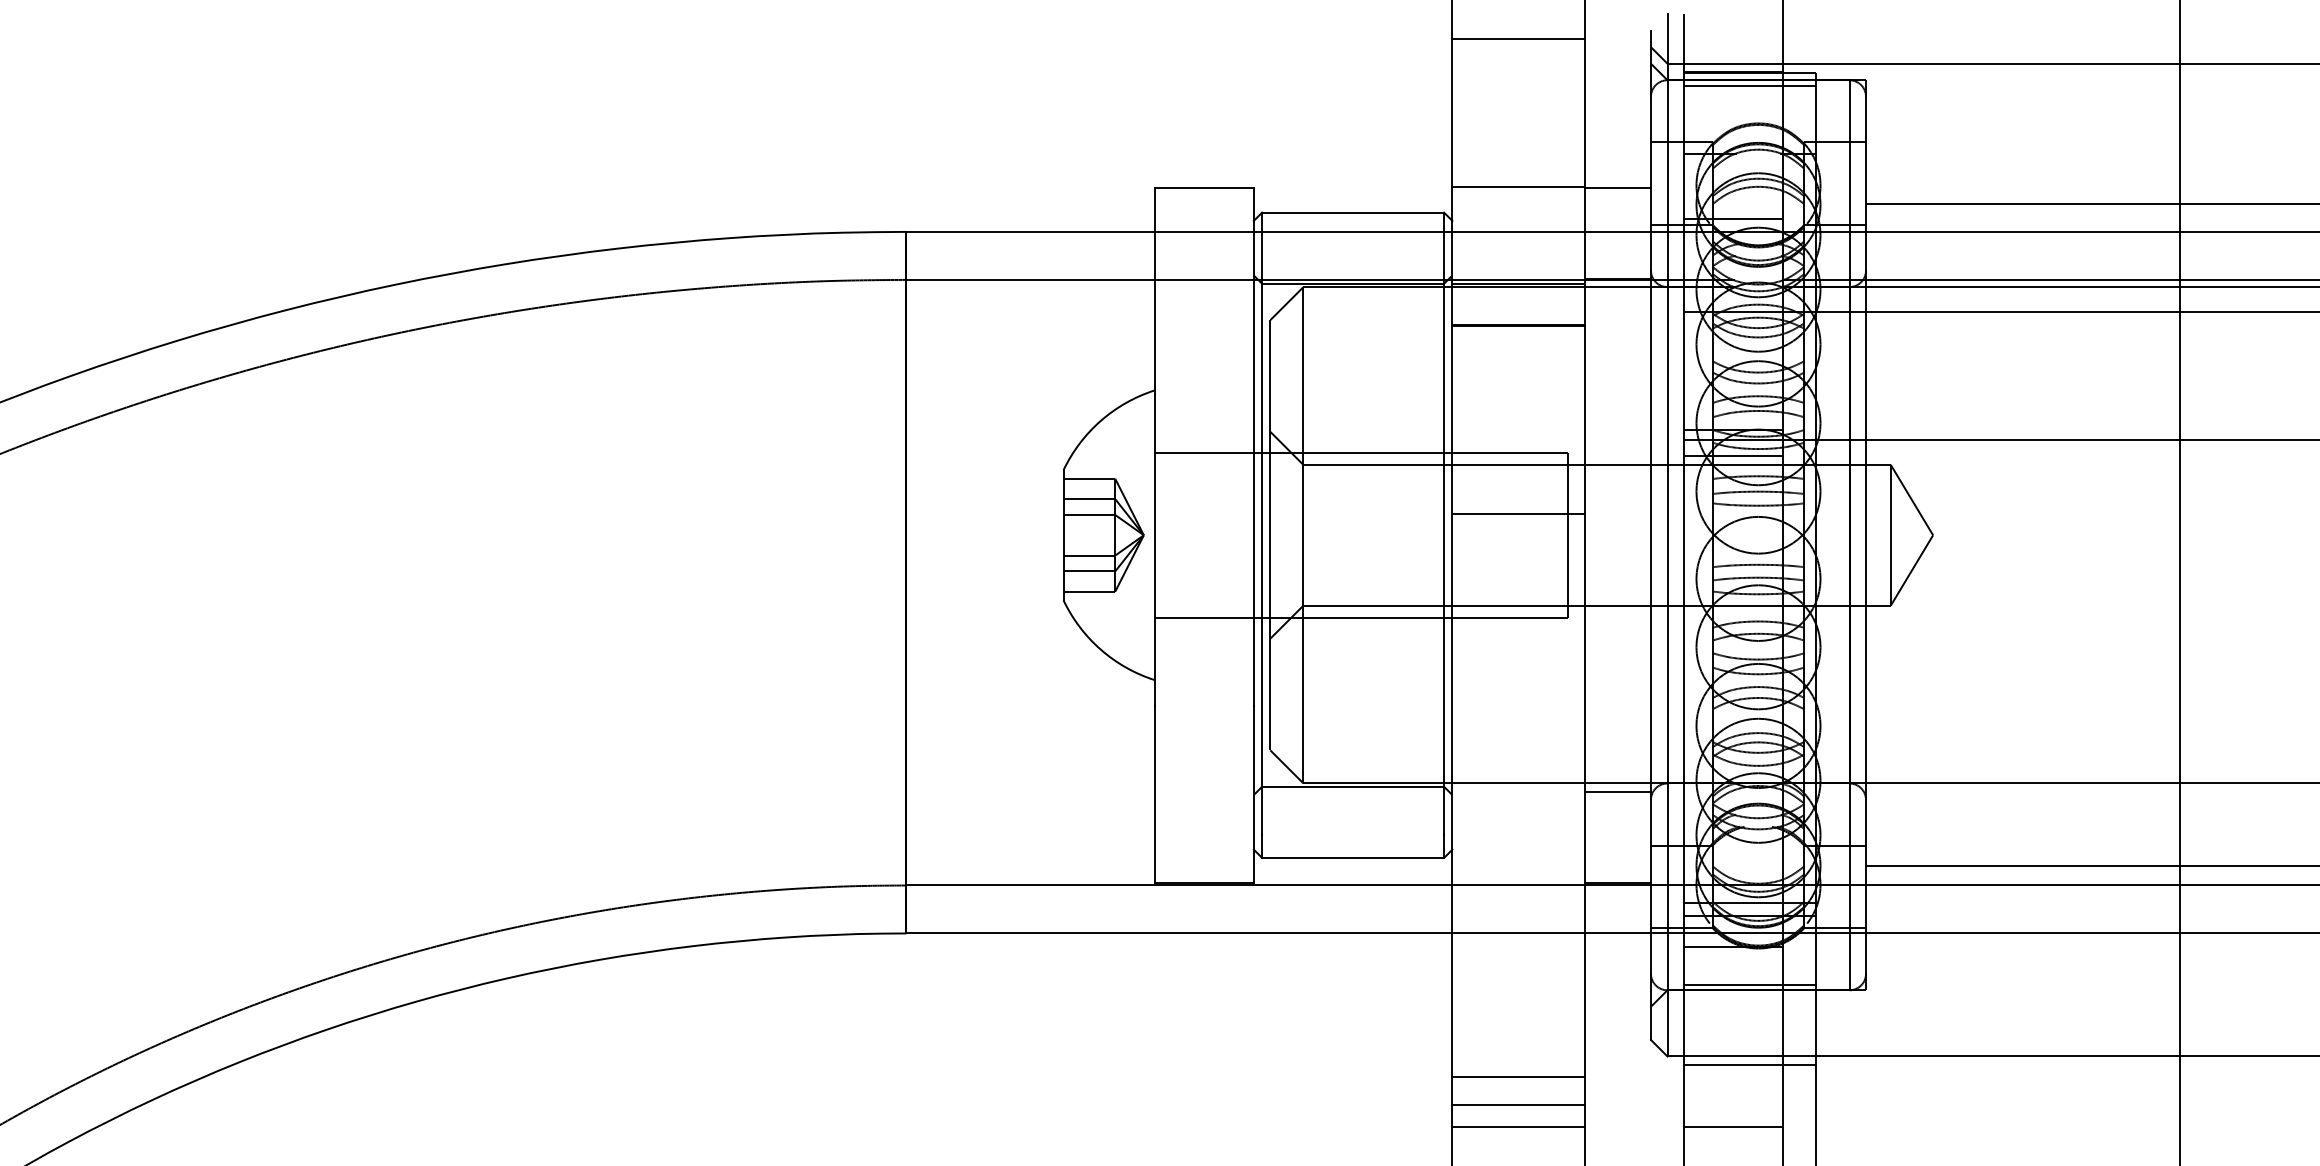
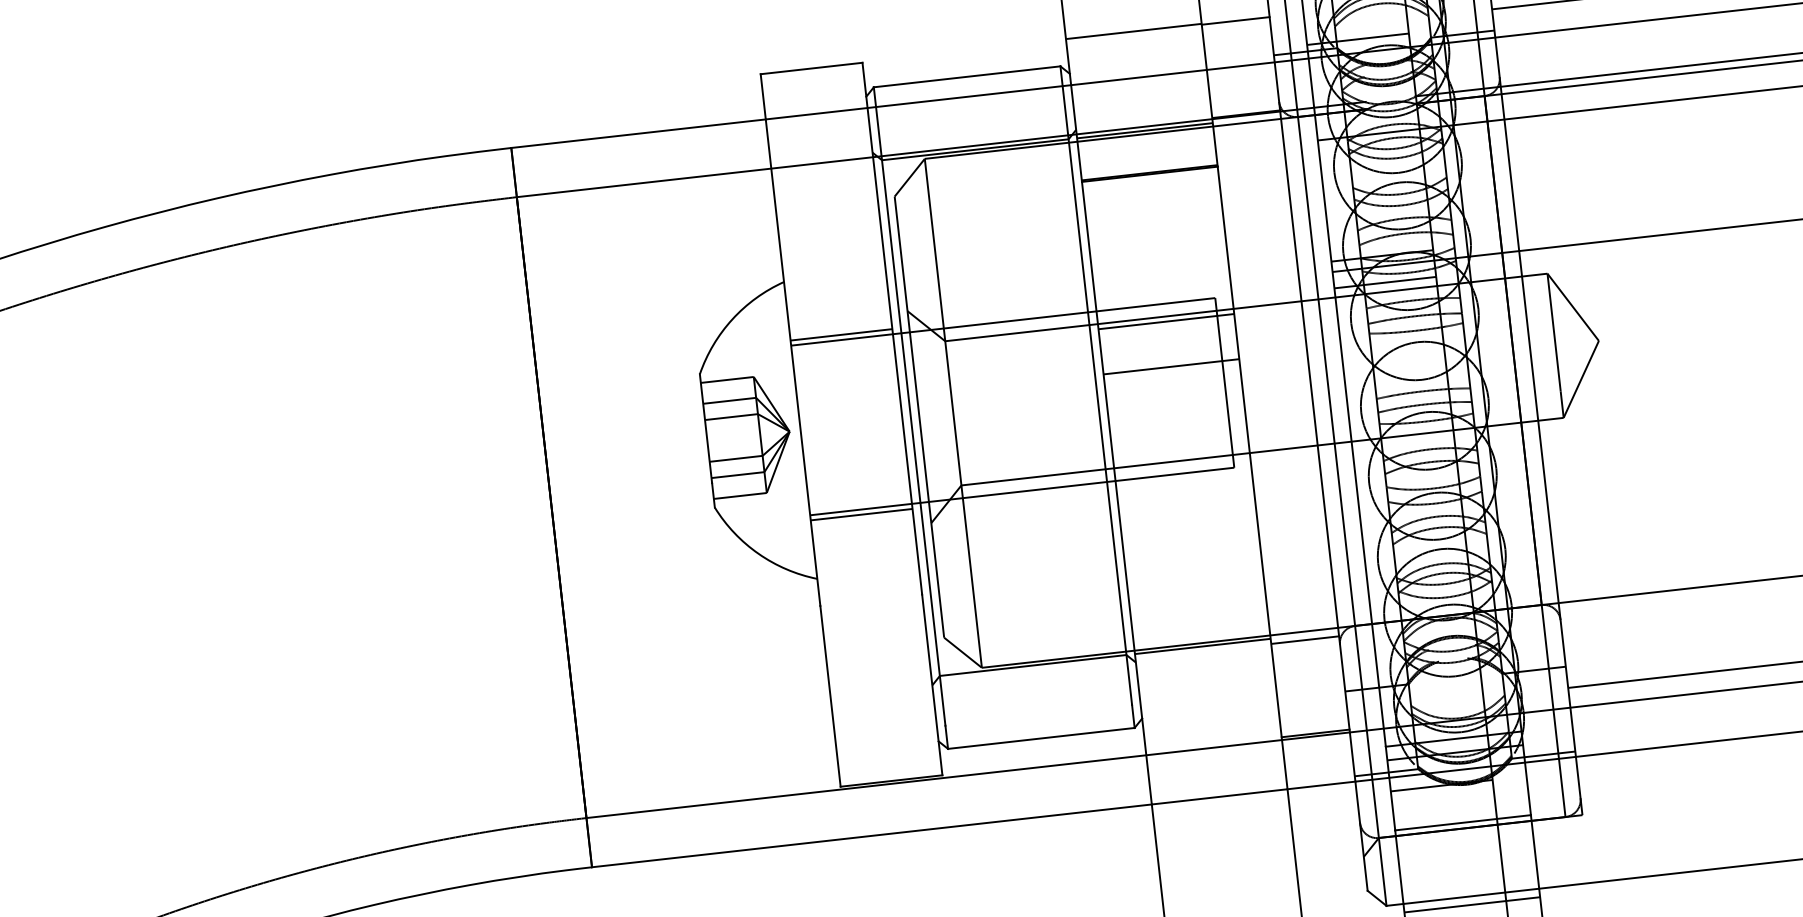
line: (1203, 447) -> (840, 334), added
line: (1518, 469) -> (1166, 321), added
line: (1203, 622) -> (860, 514), added
line: (1518, 786) -> (1202, 646), added

